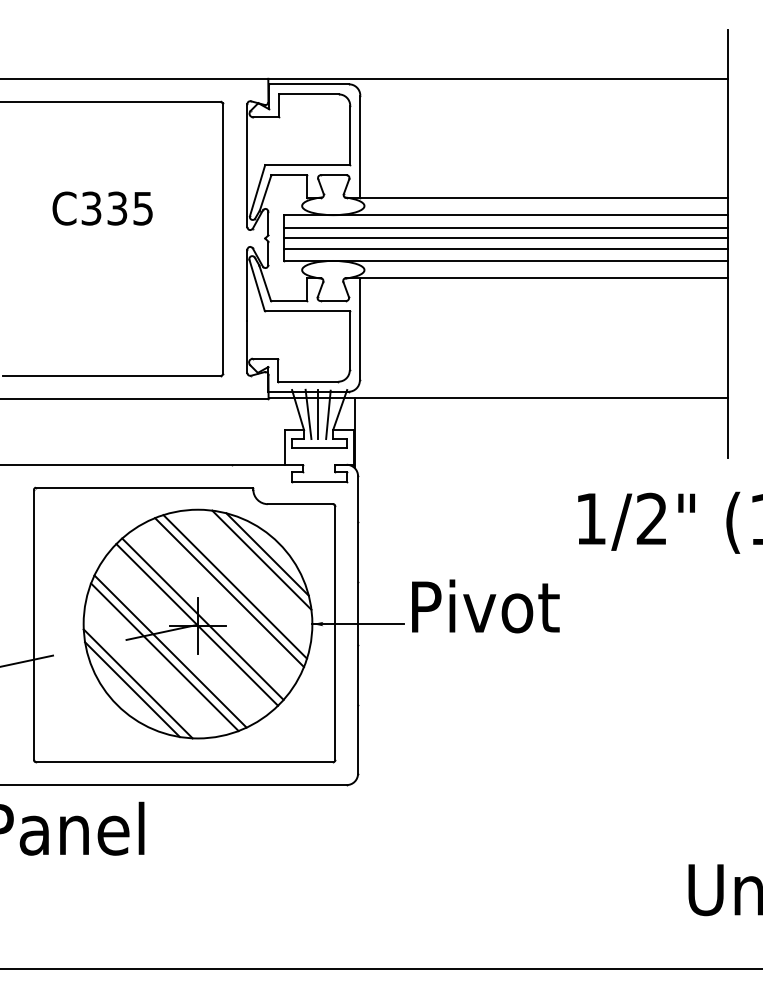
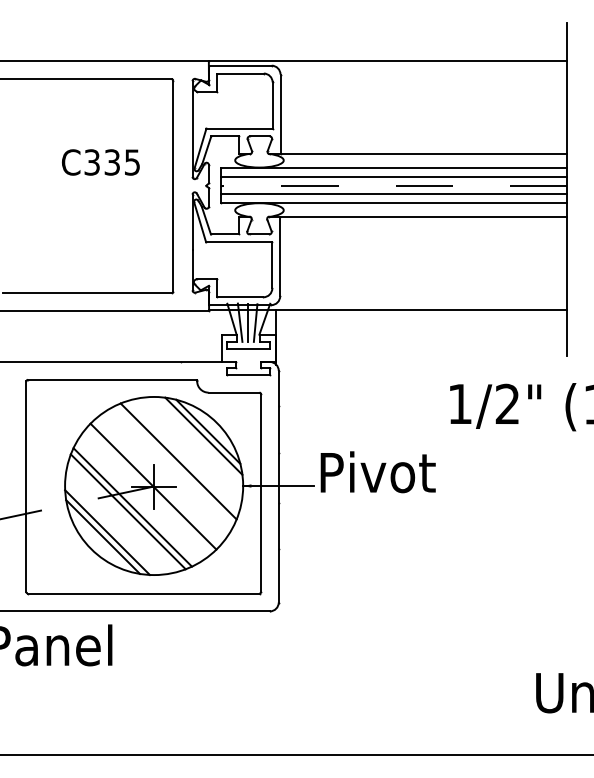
text: (102, 208) -> (100, 162), moved
line: (505, 238) -> (393, 185), solid -> dashed
line: (235, 586) -> (183, 456), removed
line: (202, 619) -> (157, 482), removed

